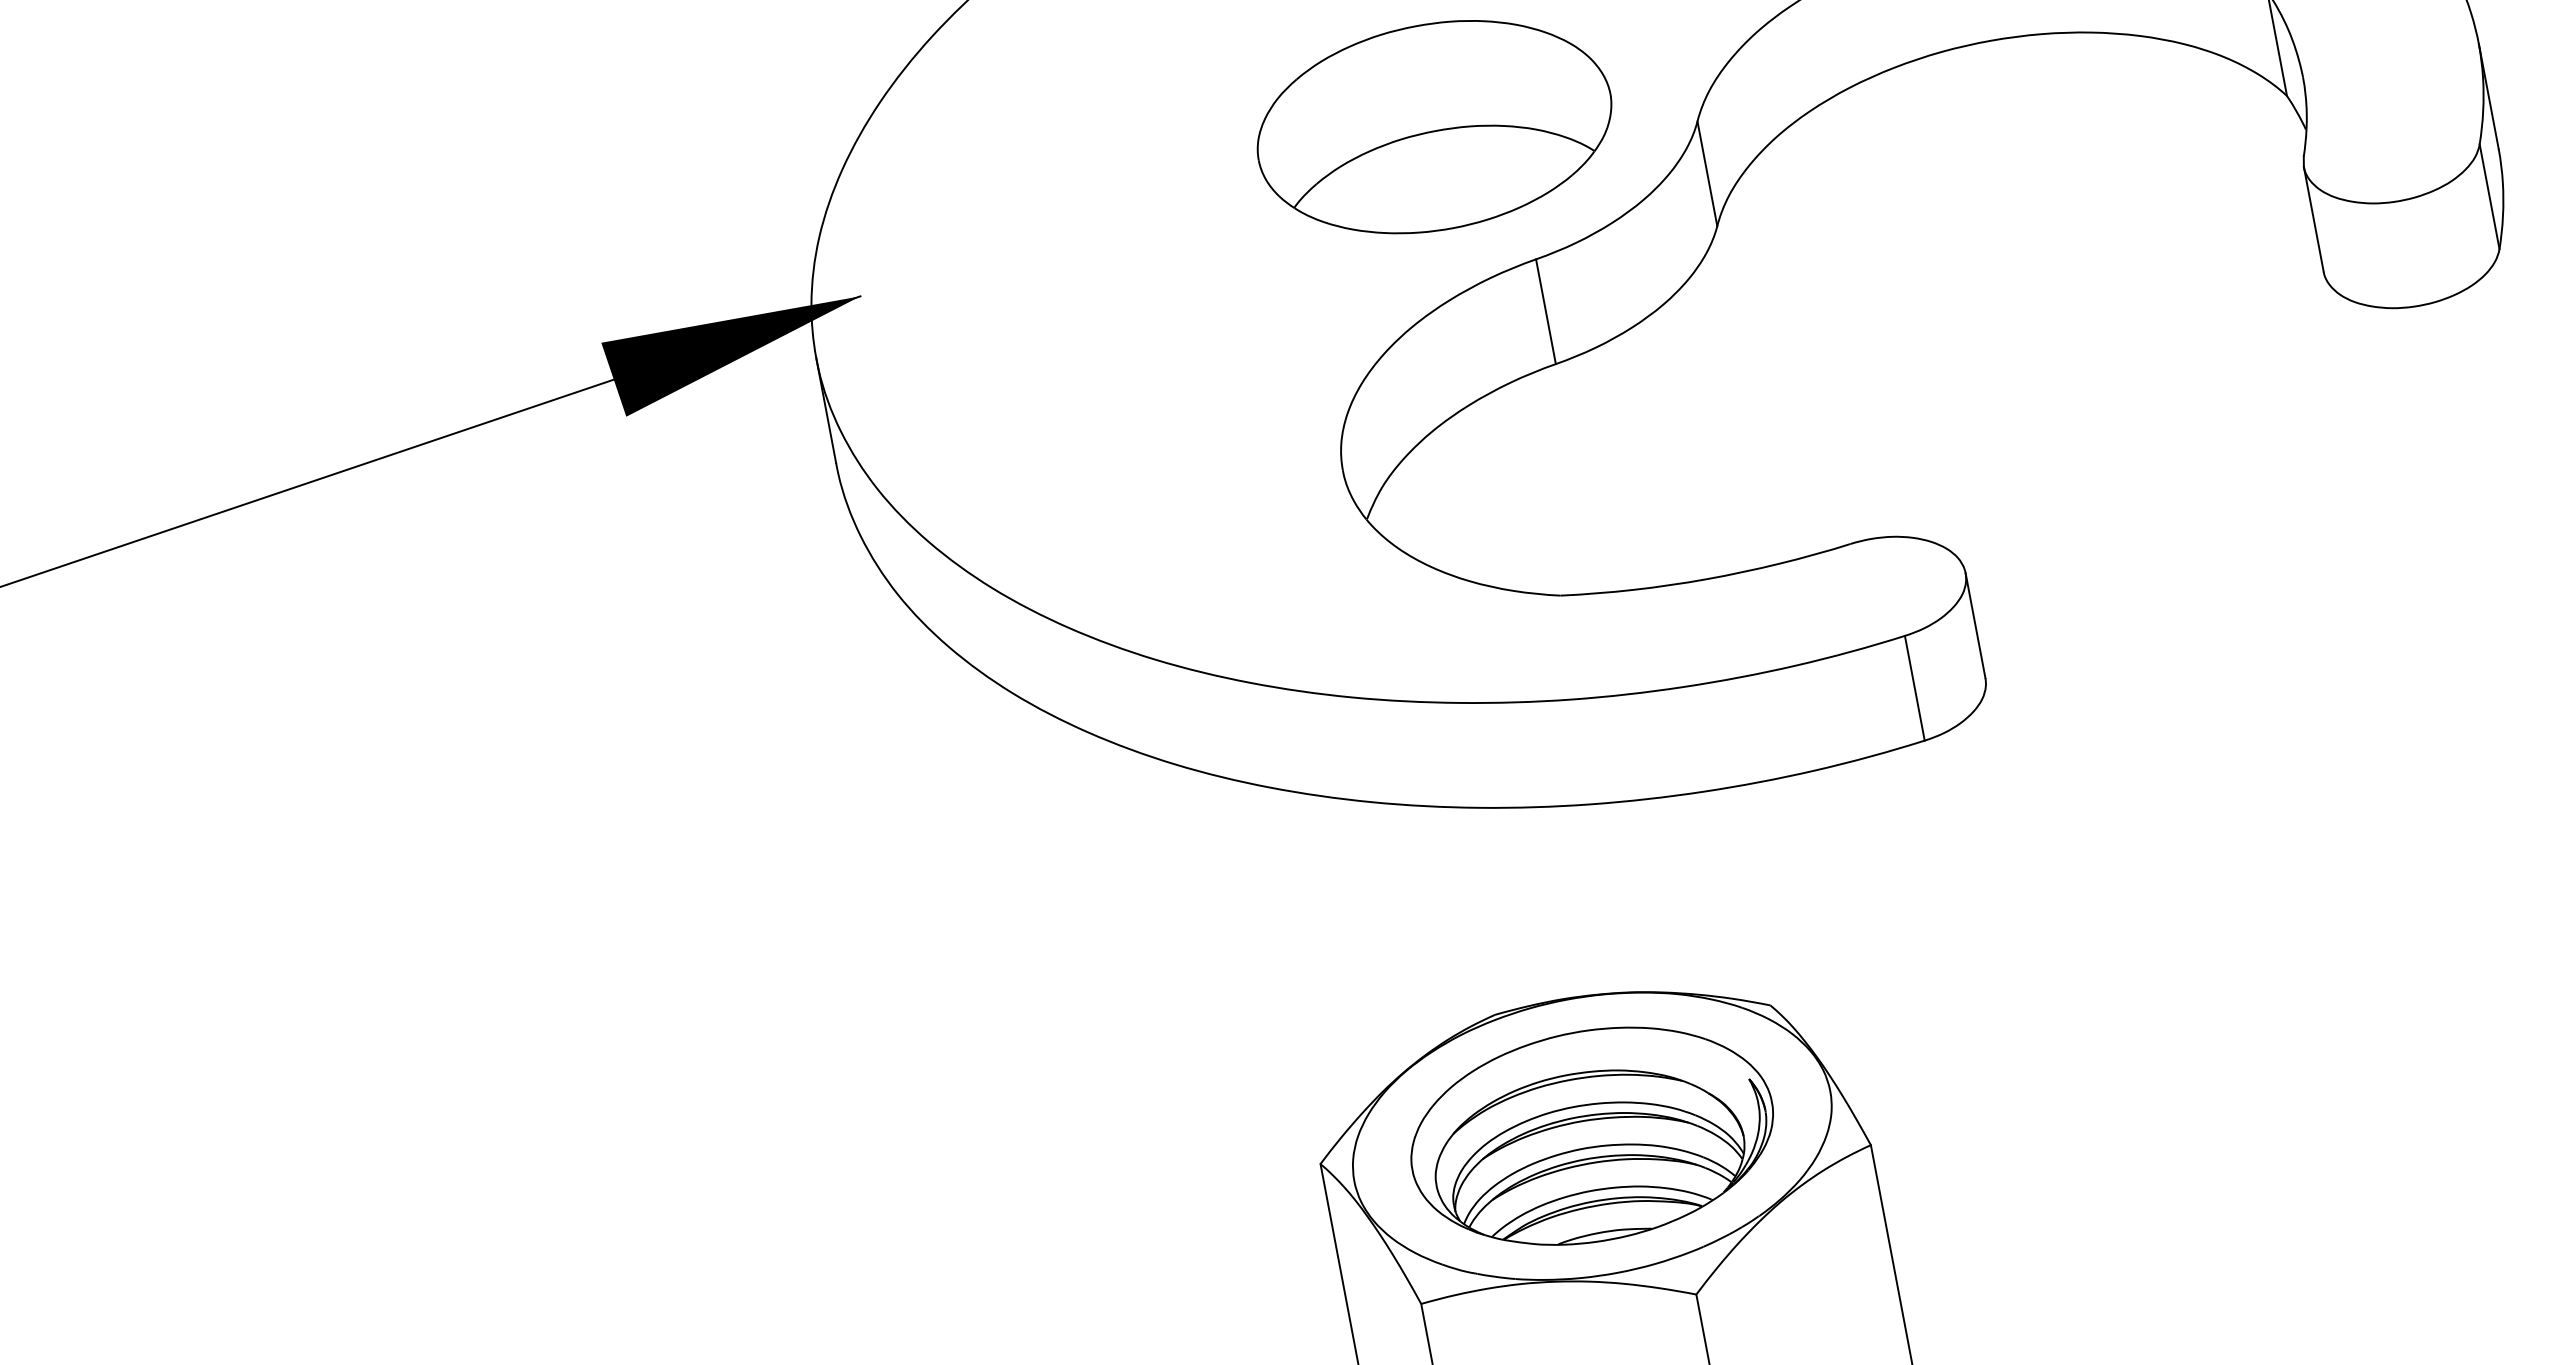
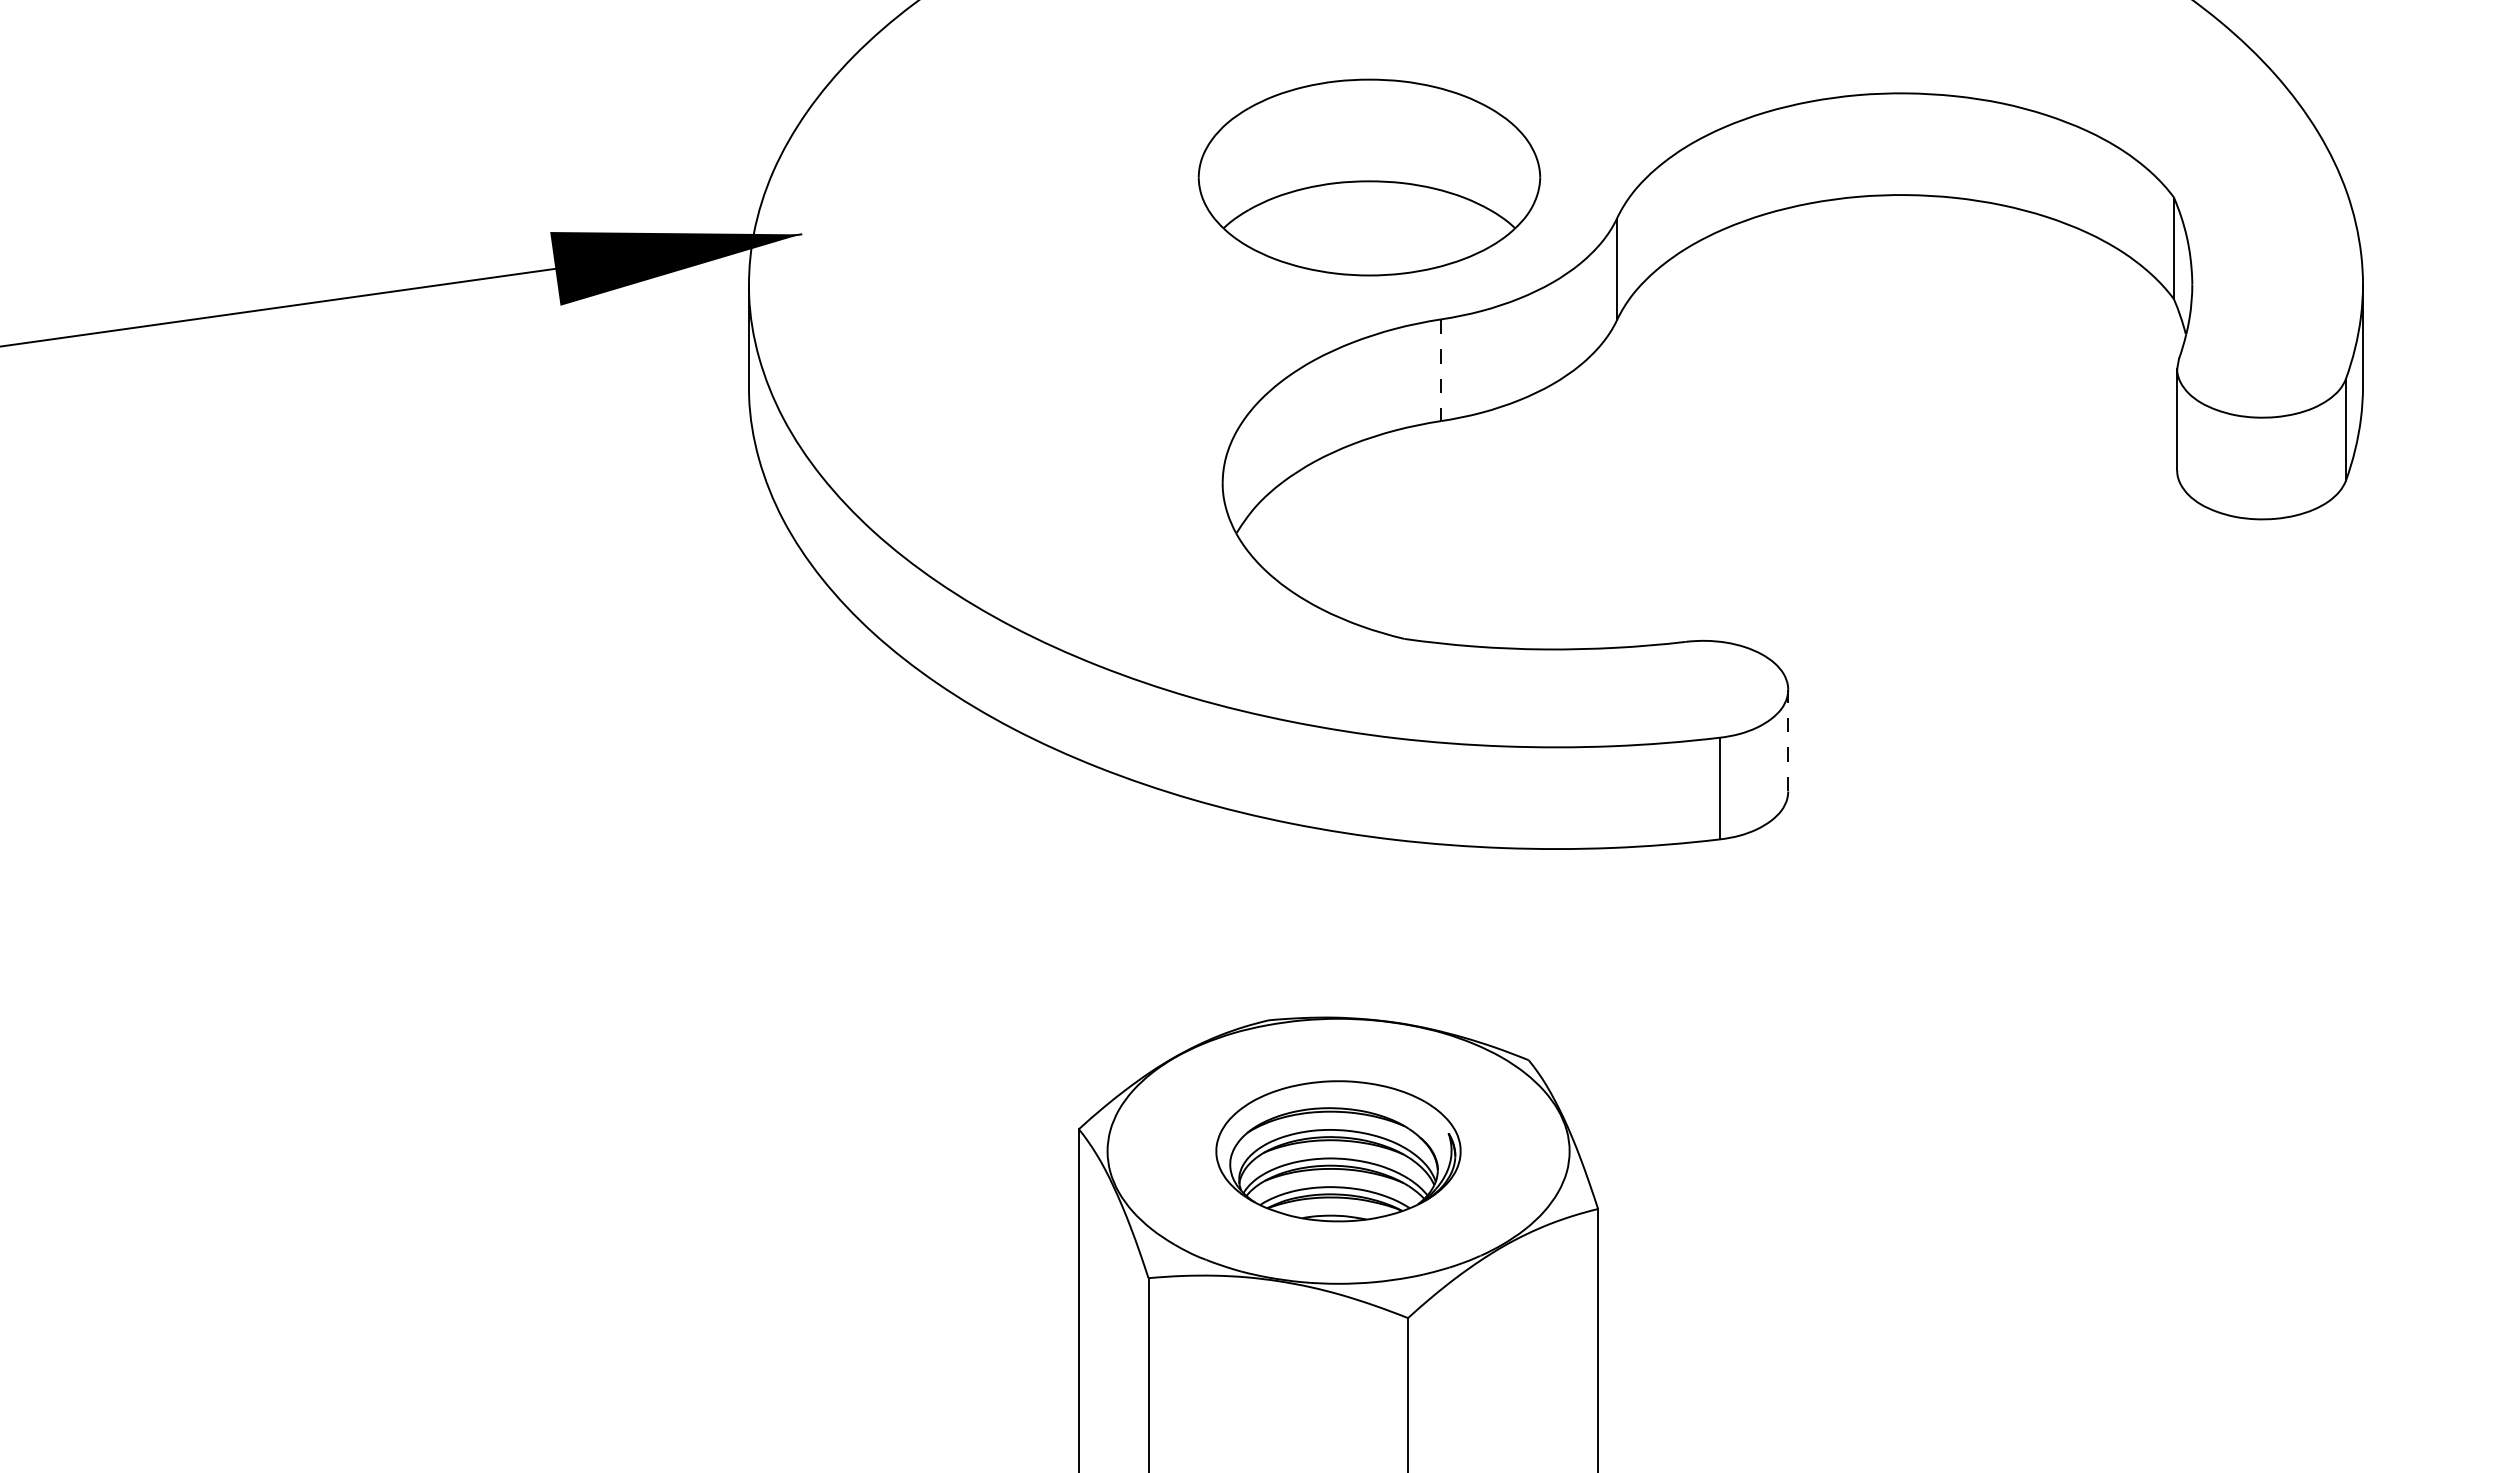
line: (1546, 311) -> (1441, 370), solid -> dashed
line: (1975, 625) -> (1788, 740), solid -> dashed
part: (1592, 1136) -> (1338, 1151), size x0.7

